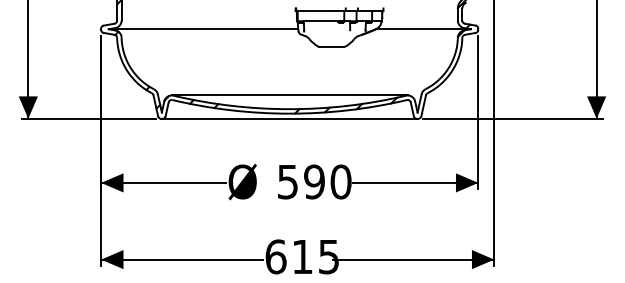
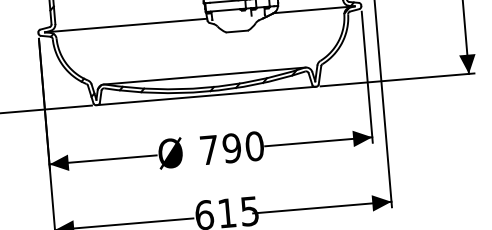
text: (287, 182) -> (208, 150), 590 -> 790

